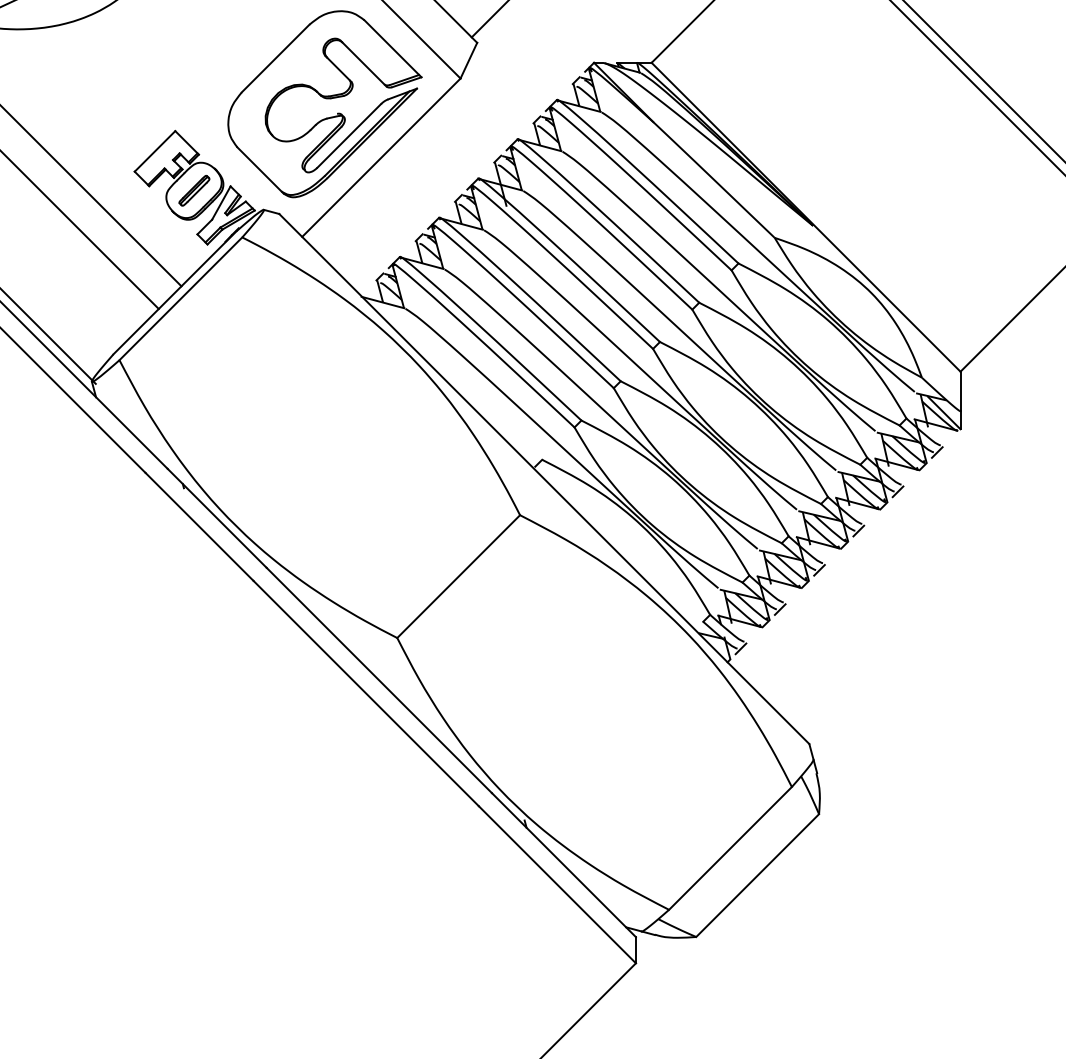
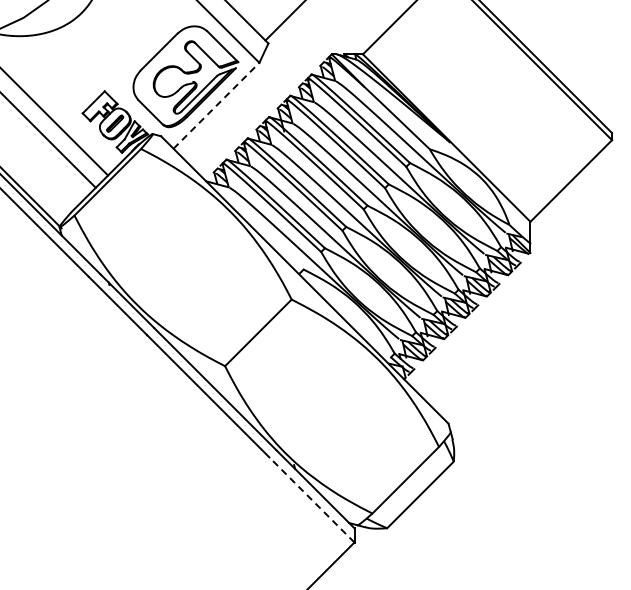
line: (381, 157) -> (216, 105), solid -> dashed
line: (556, 883) -> (311, 499), solid -> dashed

